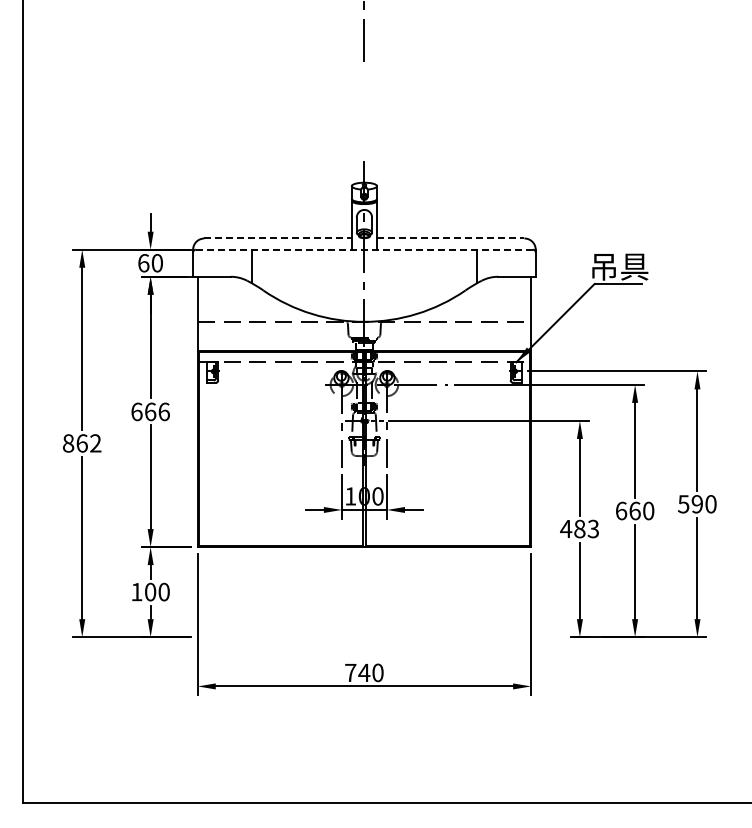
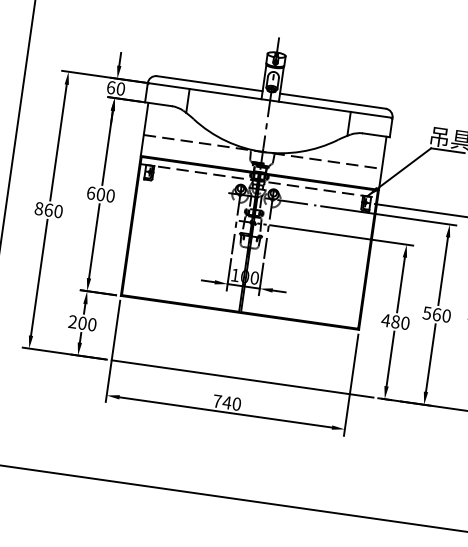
line: (278, 238) -> (209, 83), dashed -> solid
line: (450, 238) -> (332, 101), dashed -> solid
line: (364, 249) -> (270, 100), dashed -> solid
text: (157, 411) -> (105, 194), 666 -> 600
text: (95, 443) -> (58, 211), 862 -> 860
text: (621, 510) -> (427, 312), 660 -> 560
text: (593, 529) -> (405, 323), 483 -> 480
text: (136, 591) -> (72, 321), 100 -> 200
line: (380, 637) -> (242, 379), added

